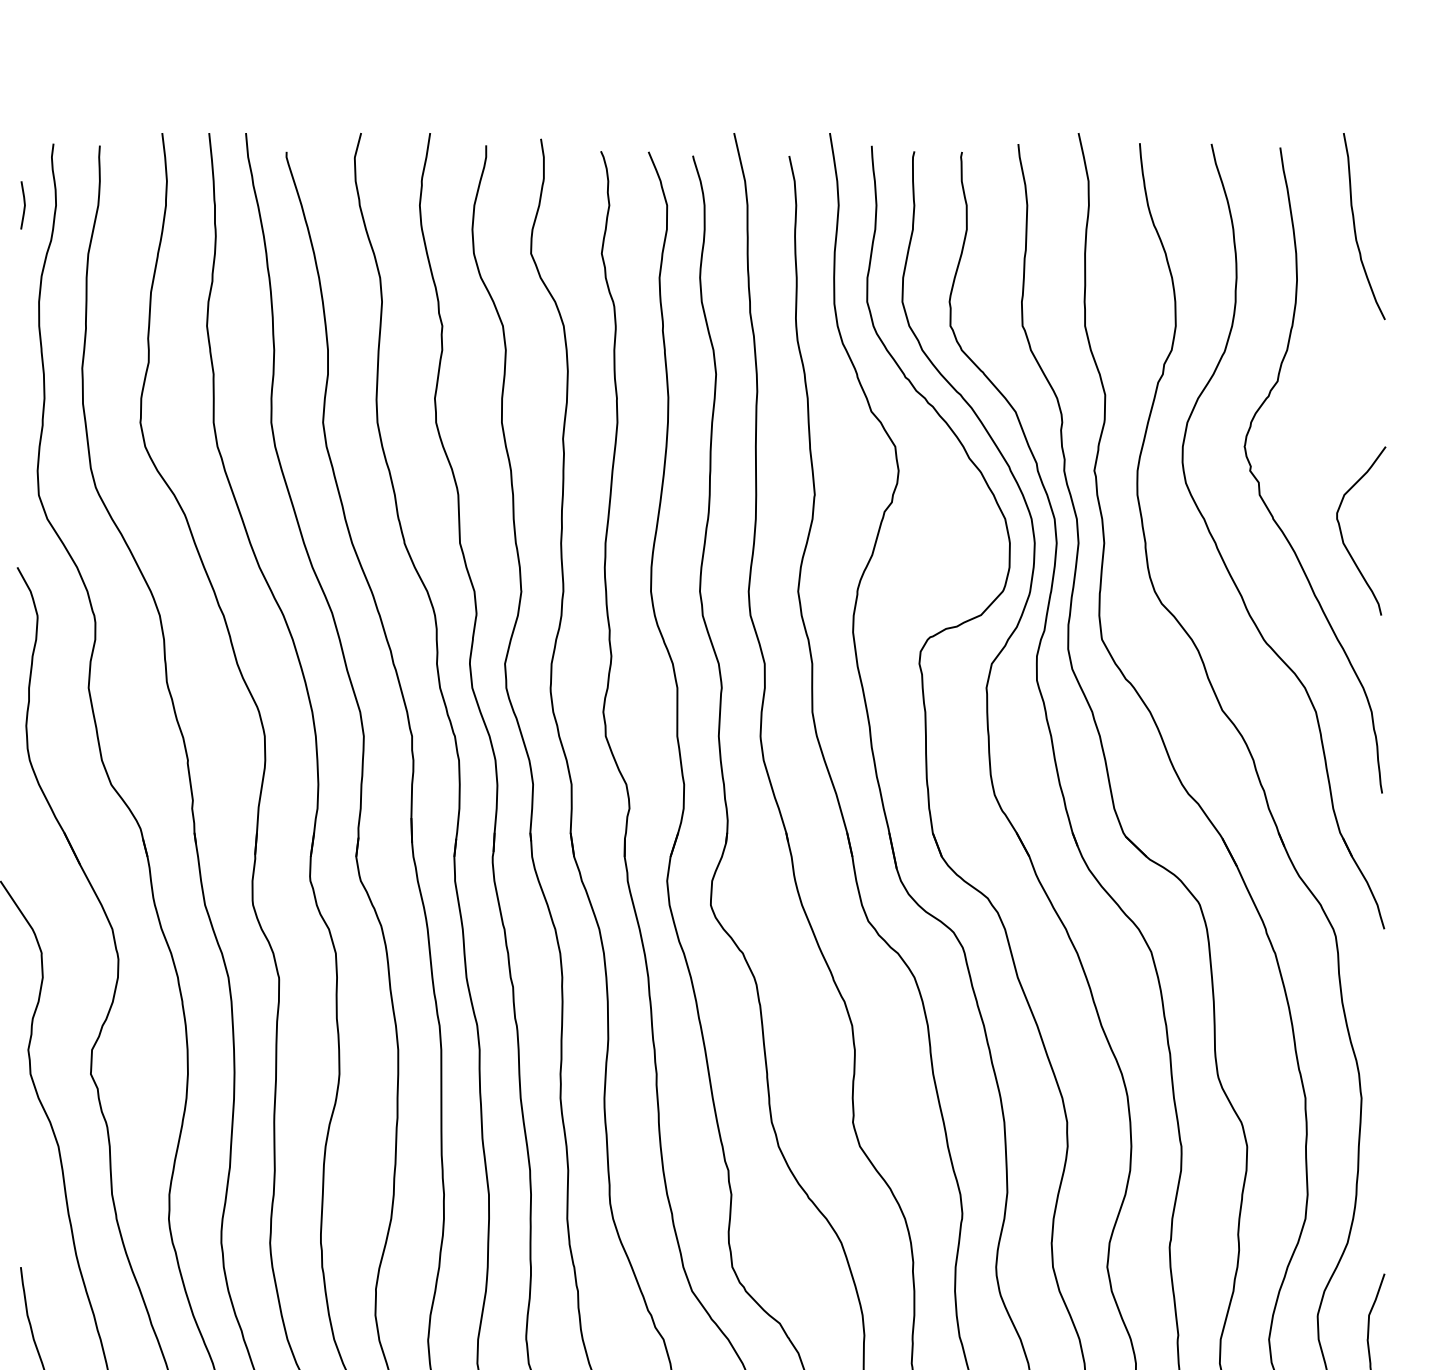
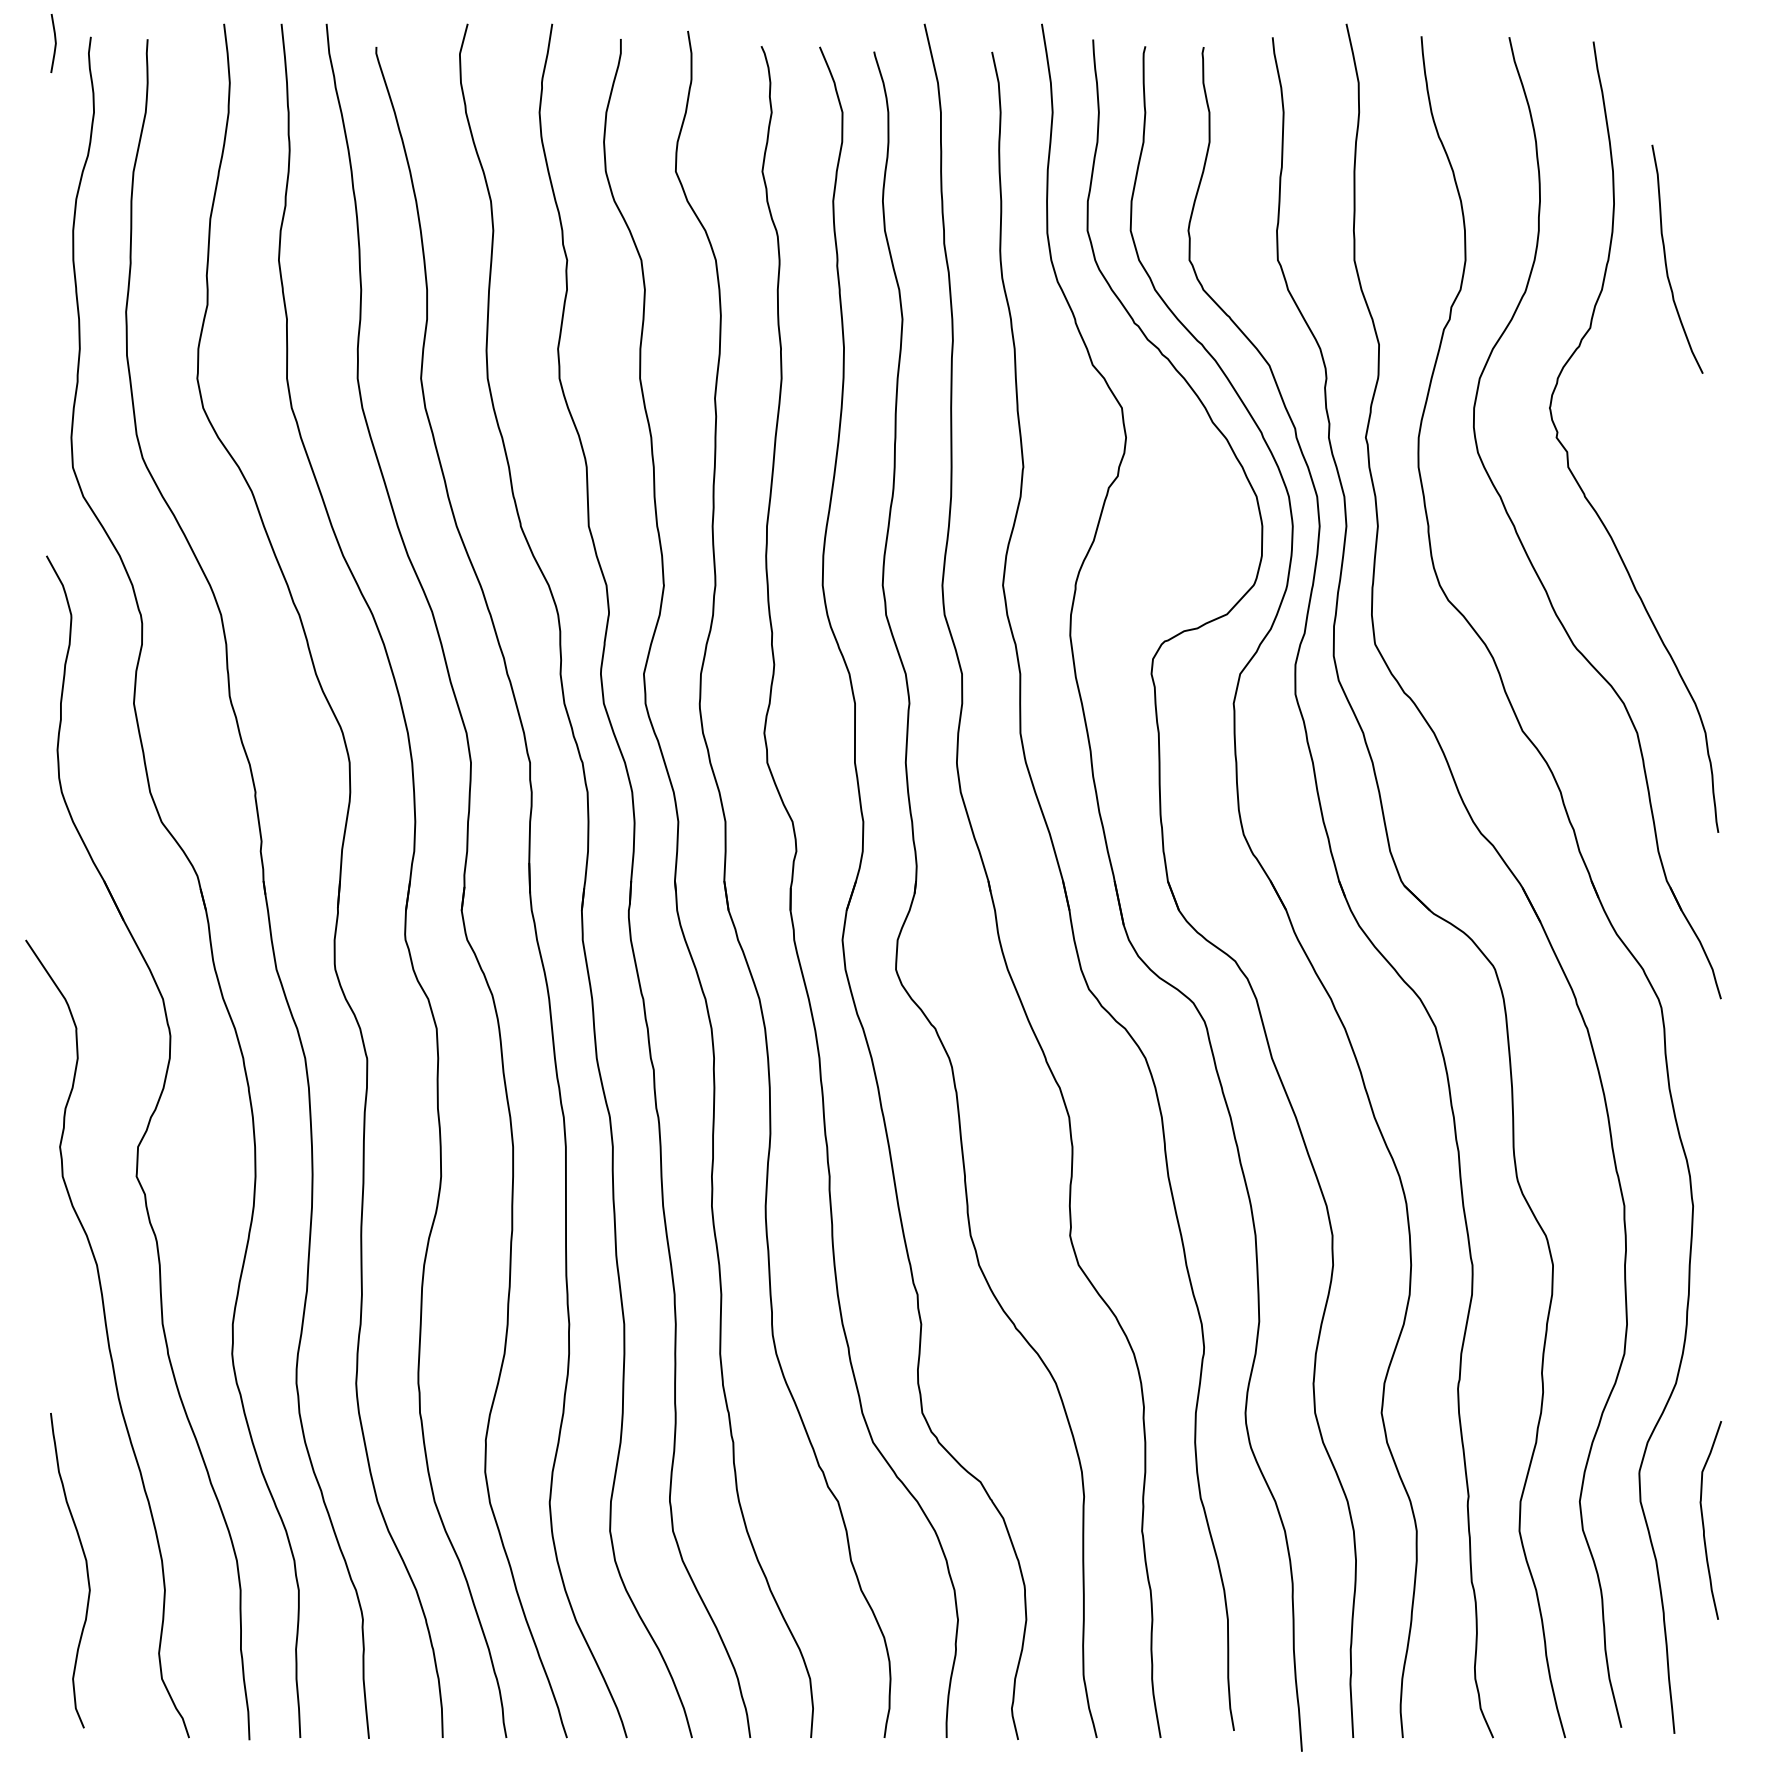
line: (23, 204) -> (54, 42), moved
curve: (1355, 225) -> (1666, 258), moved
curve: (1342, 534) -> (1669, 515), removed

